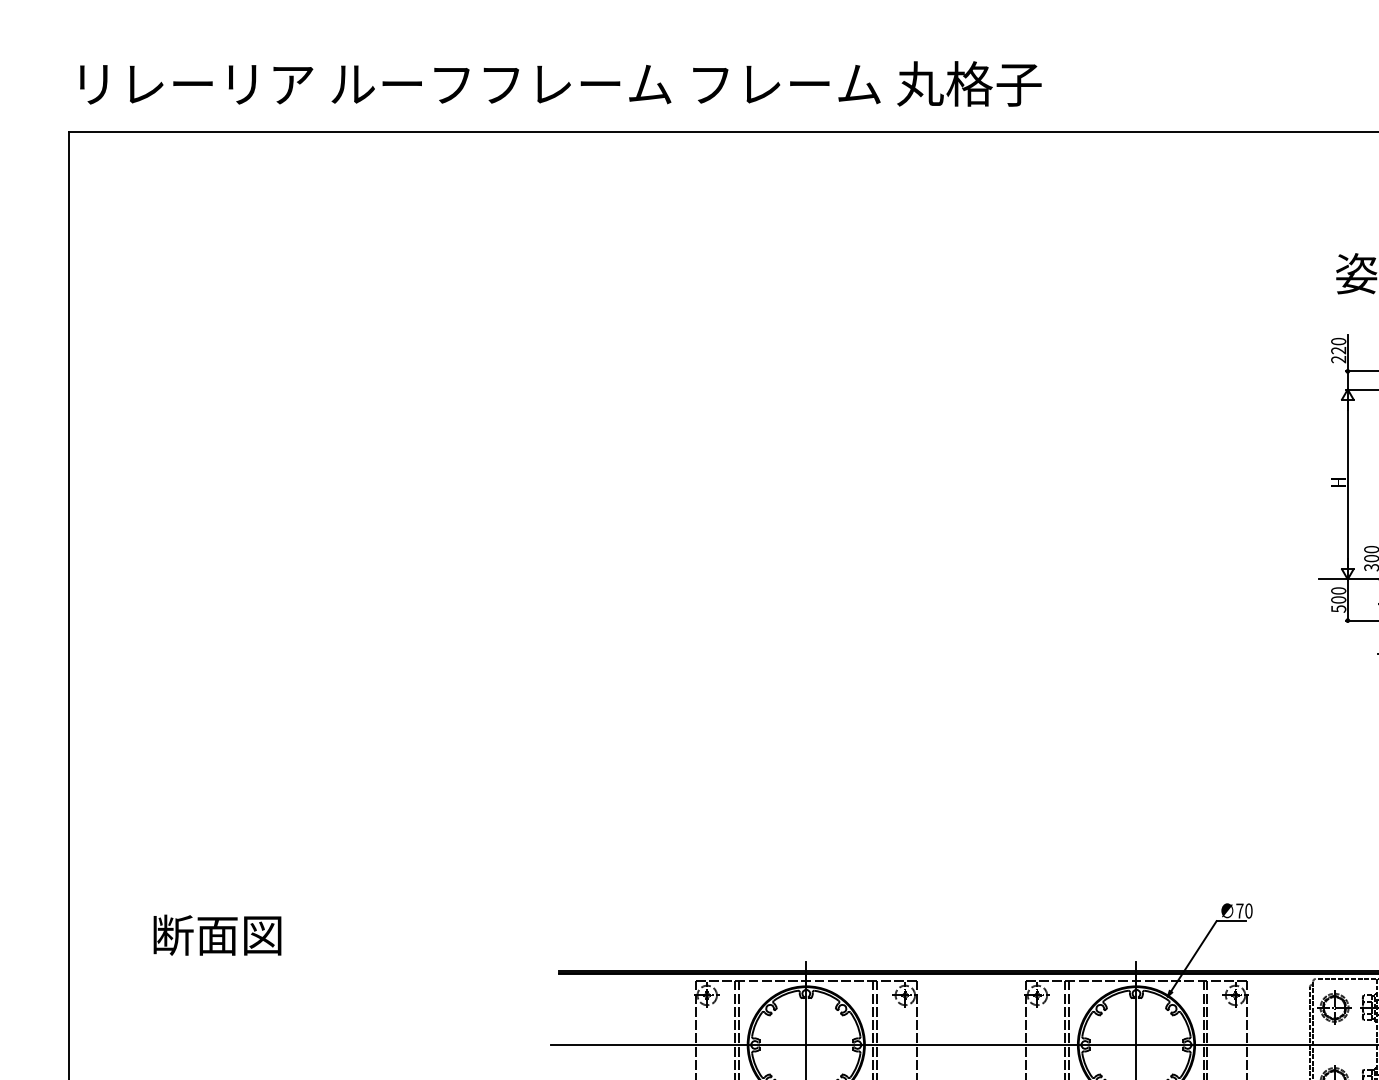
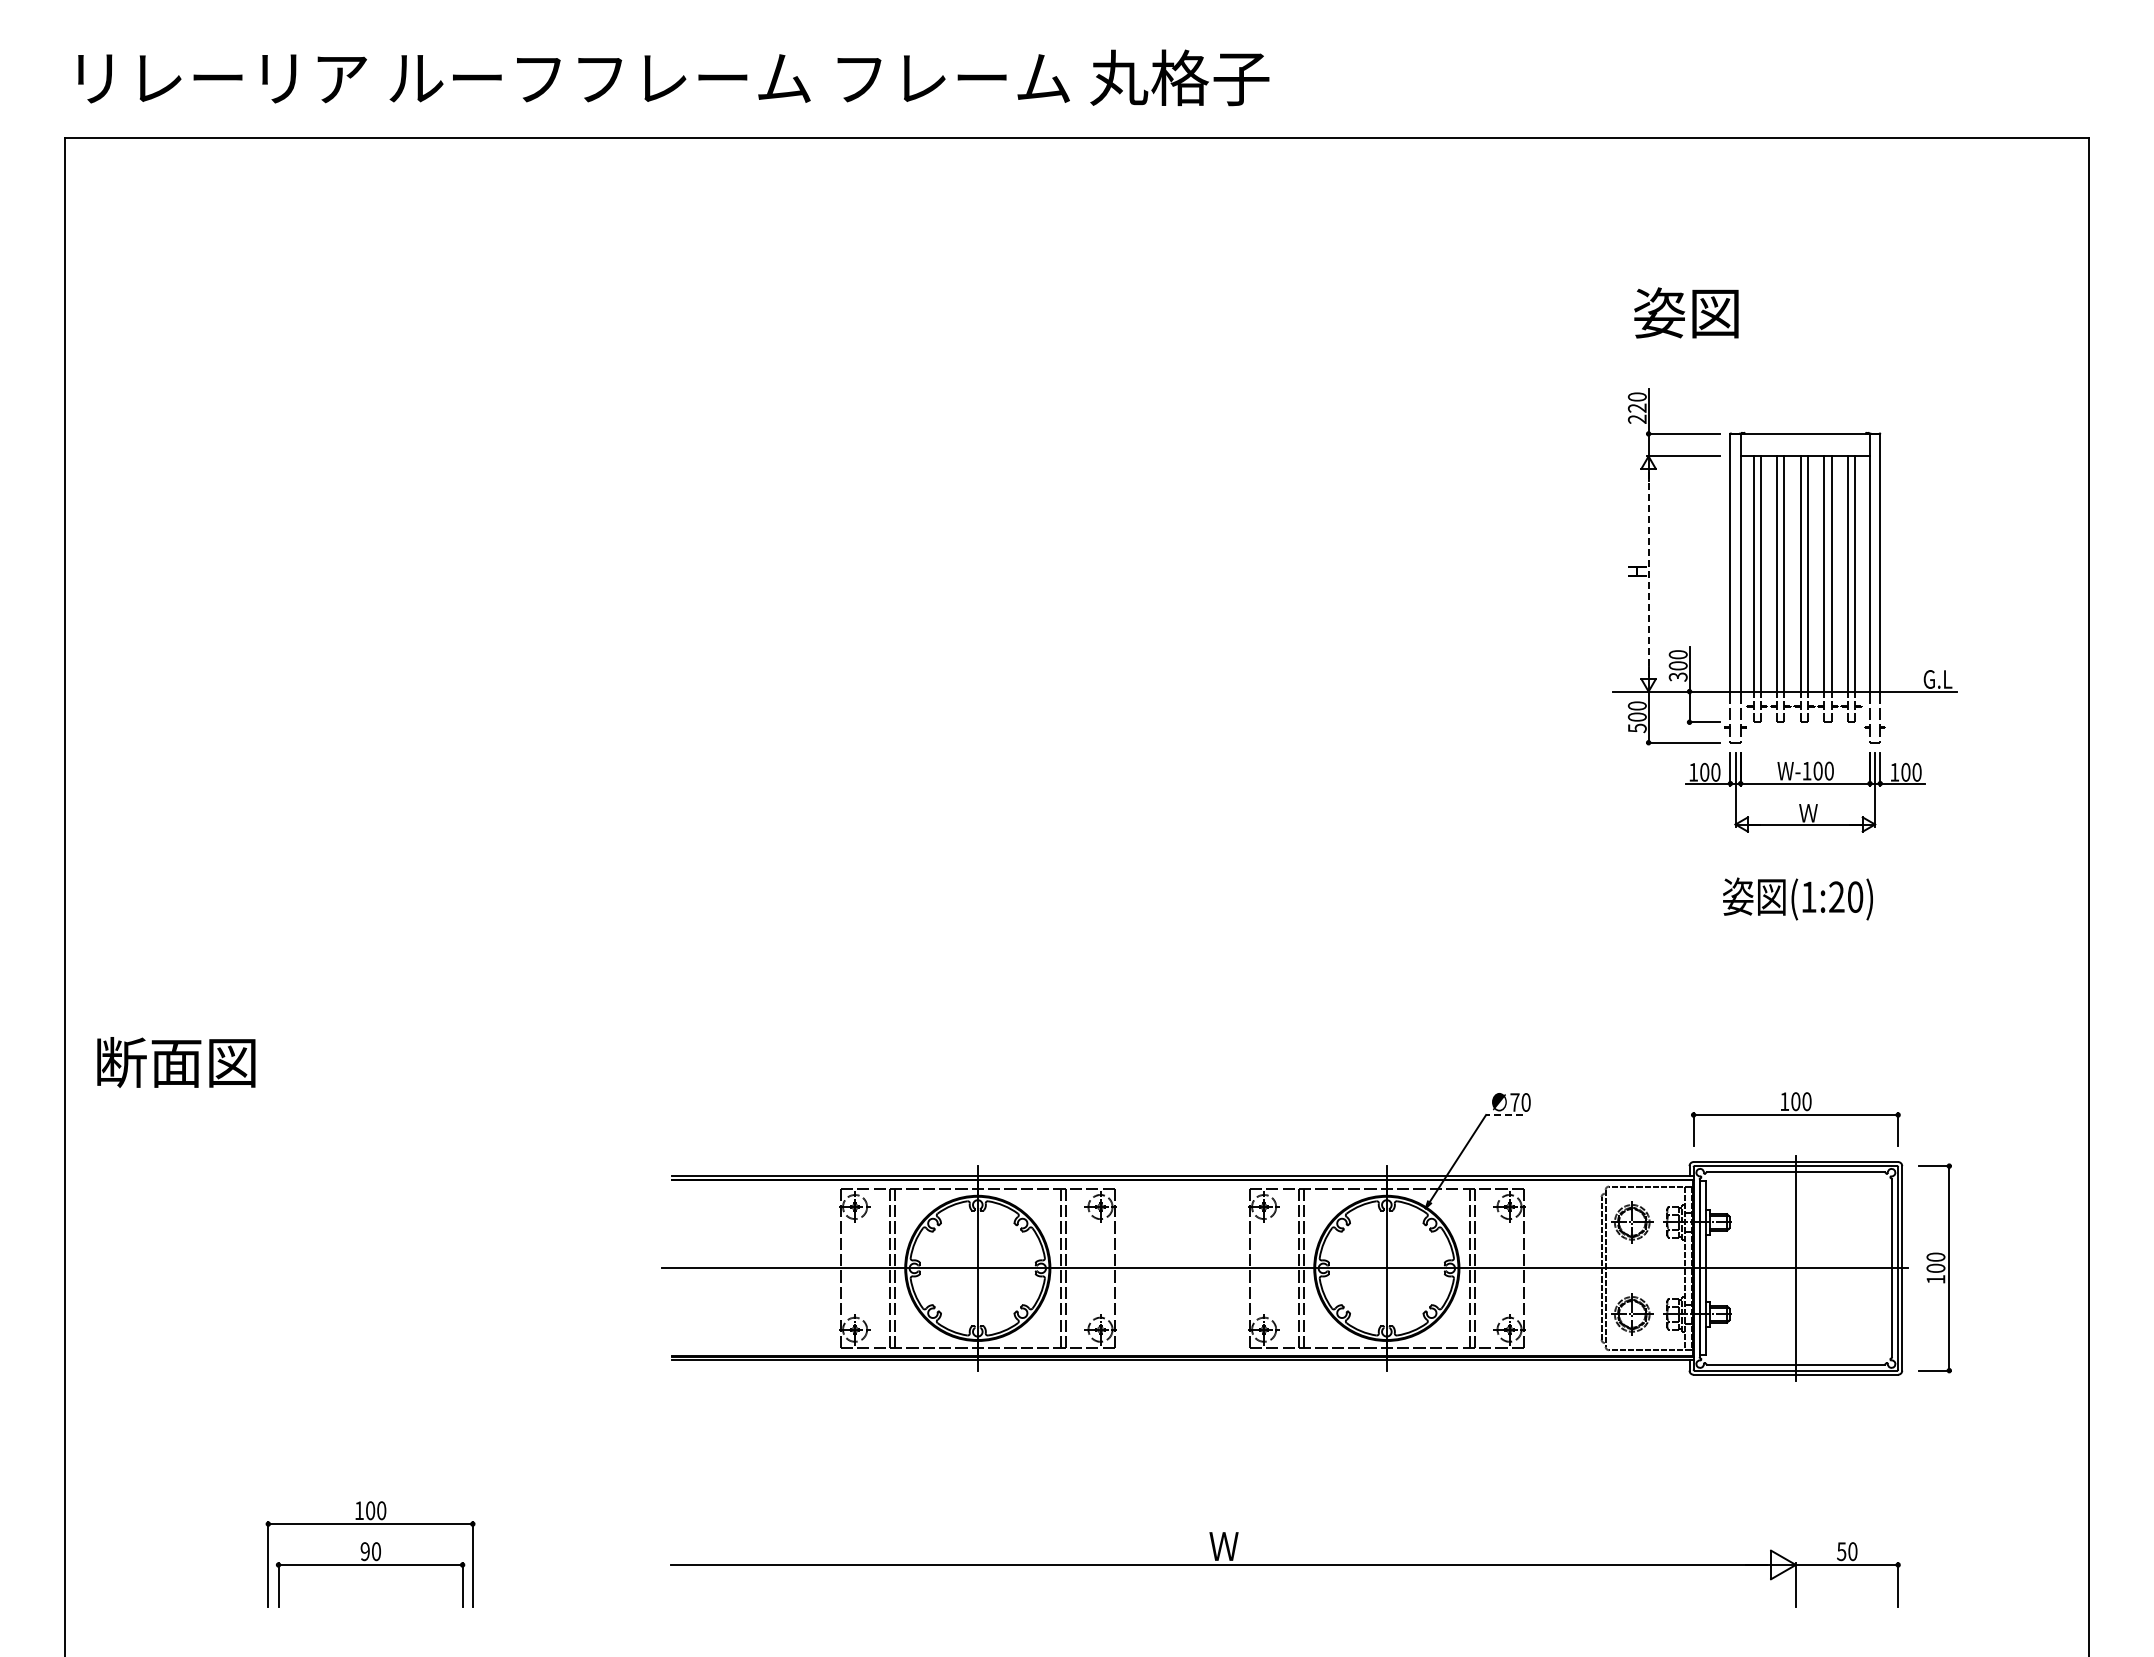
line: (1347, 484) -> (1648, 573), solid -> dashed
line: (1230, 921) -> (1503, 1115), solid -> dashed
text: (217, 935) -> (176, 1062), moved

